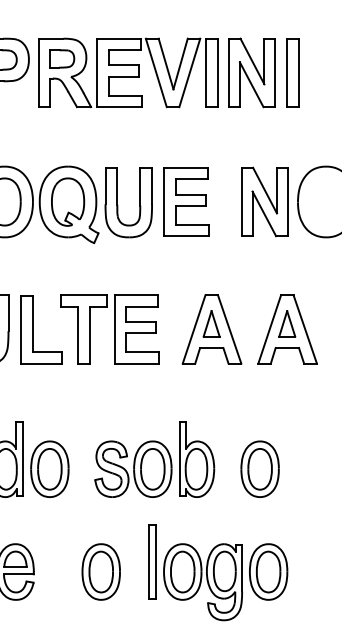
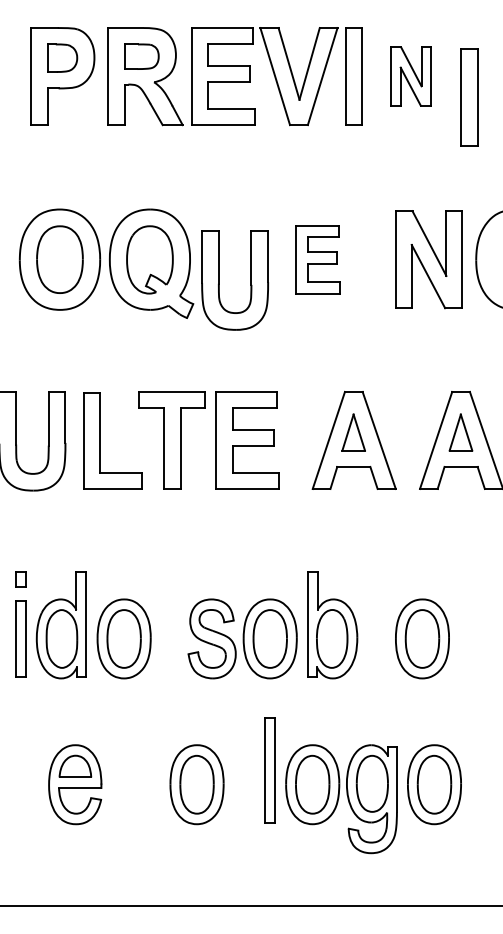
part: (251, 72) -> (410, 76), size x0.6
part: (293, 72) -> (469, 97), moved
part: (186, 201) -> (318, 259), size x0.7
part: (117, 202) -> (219, 280), moved

